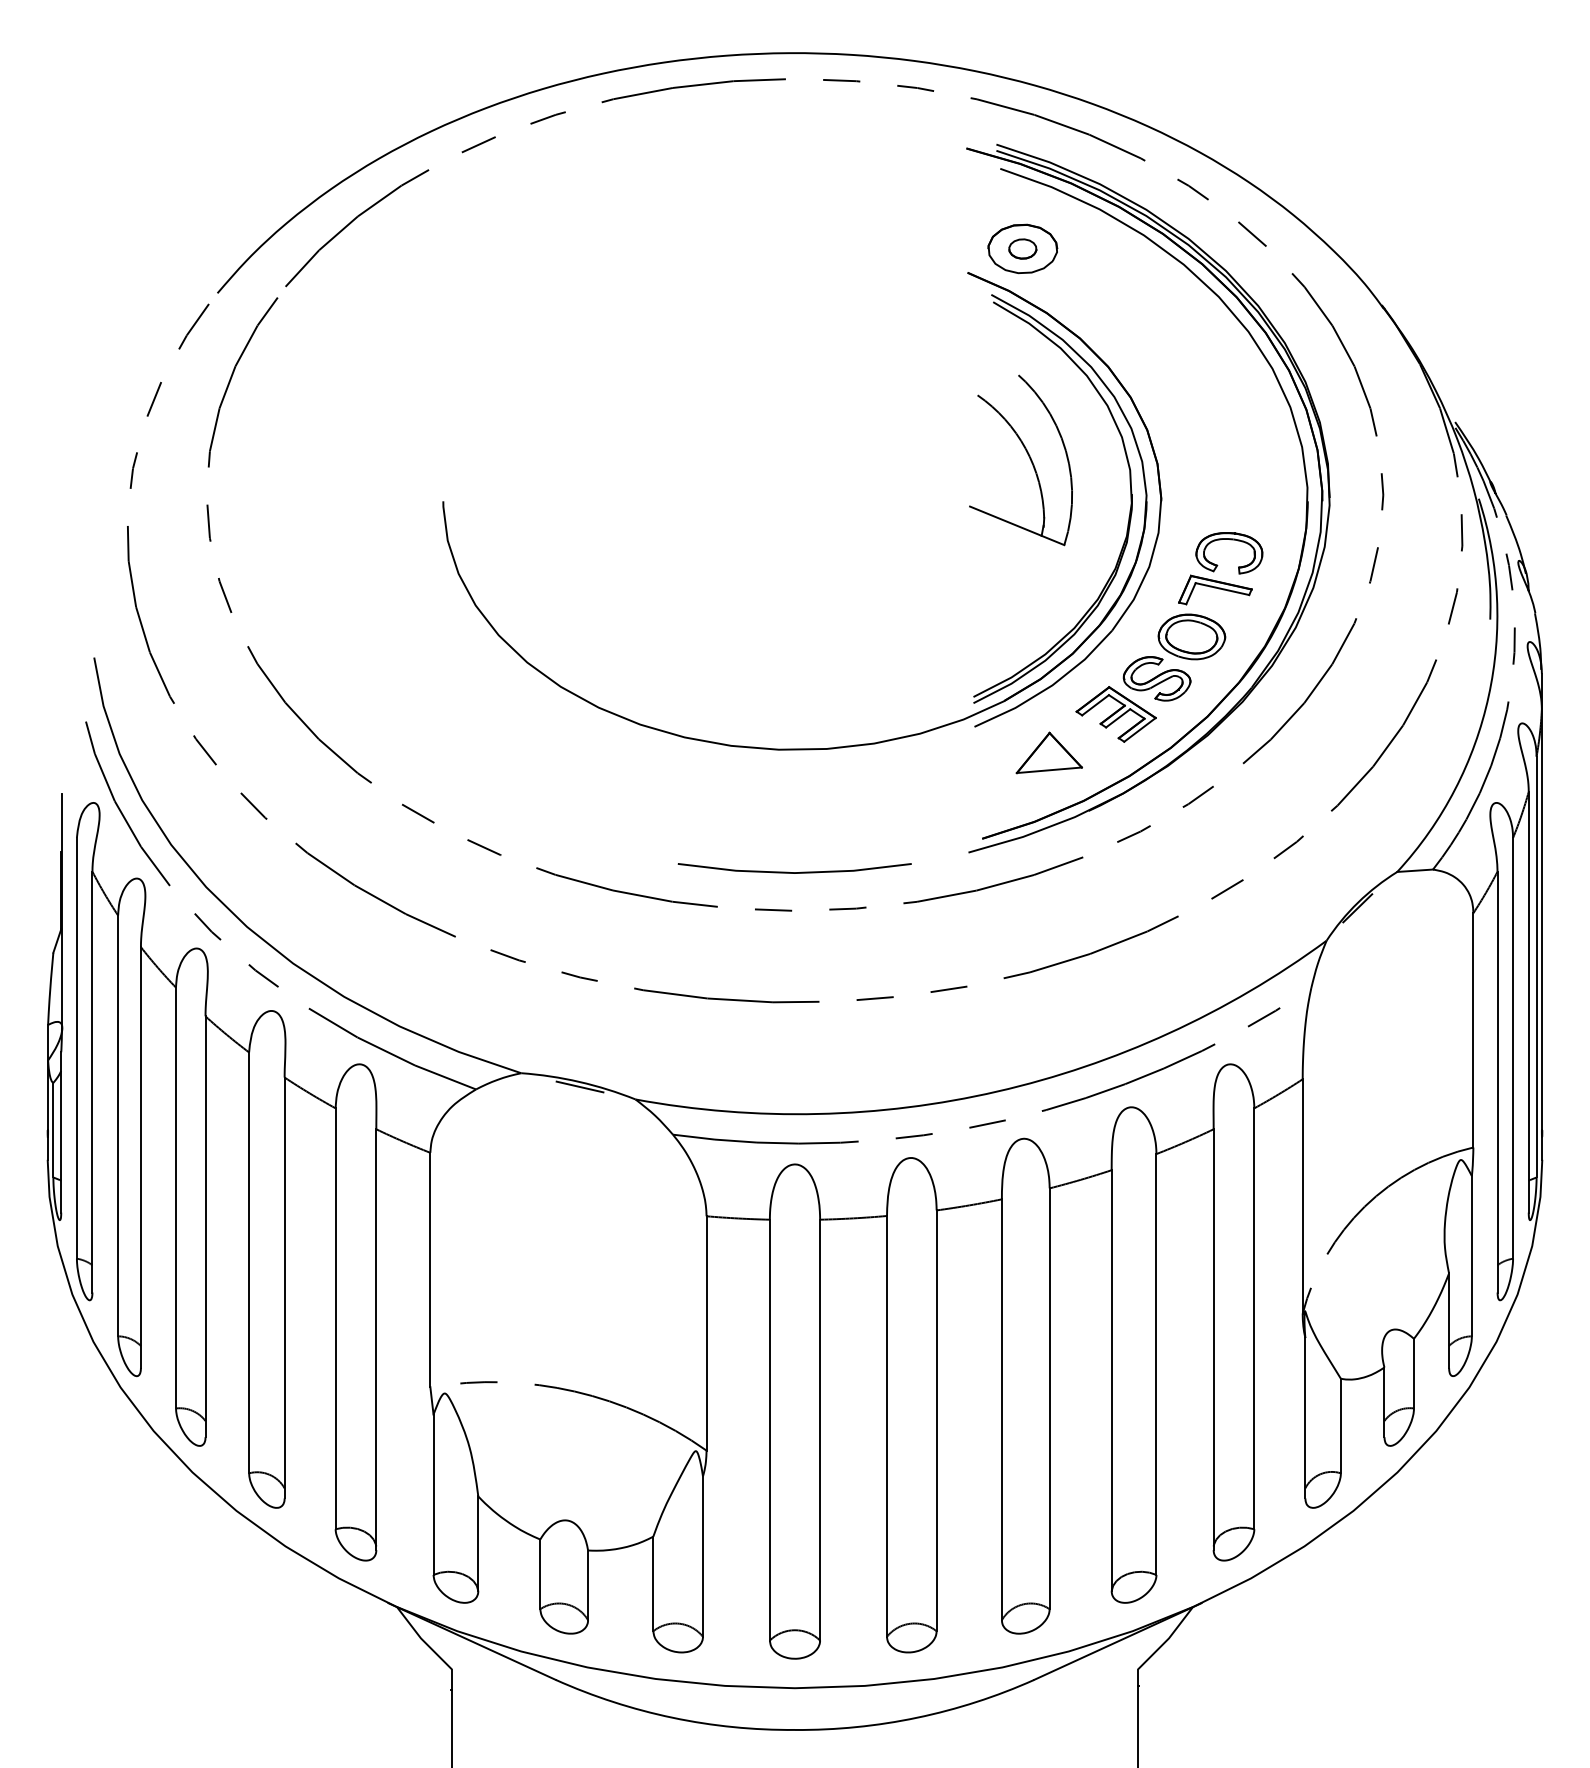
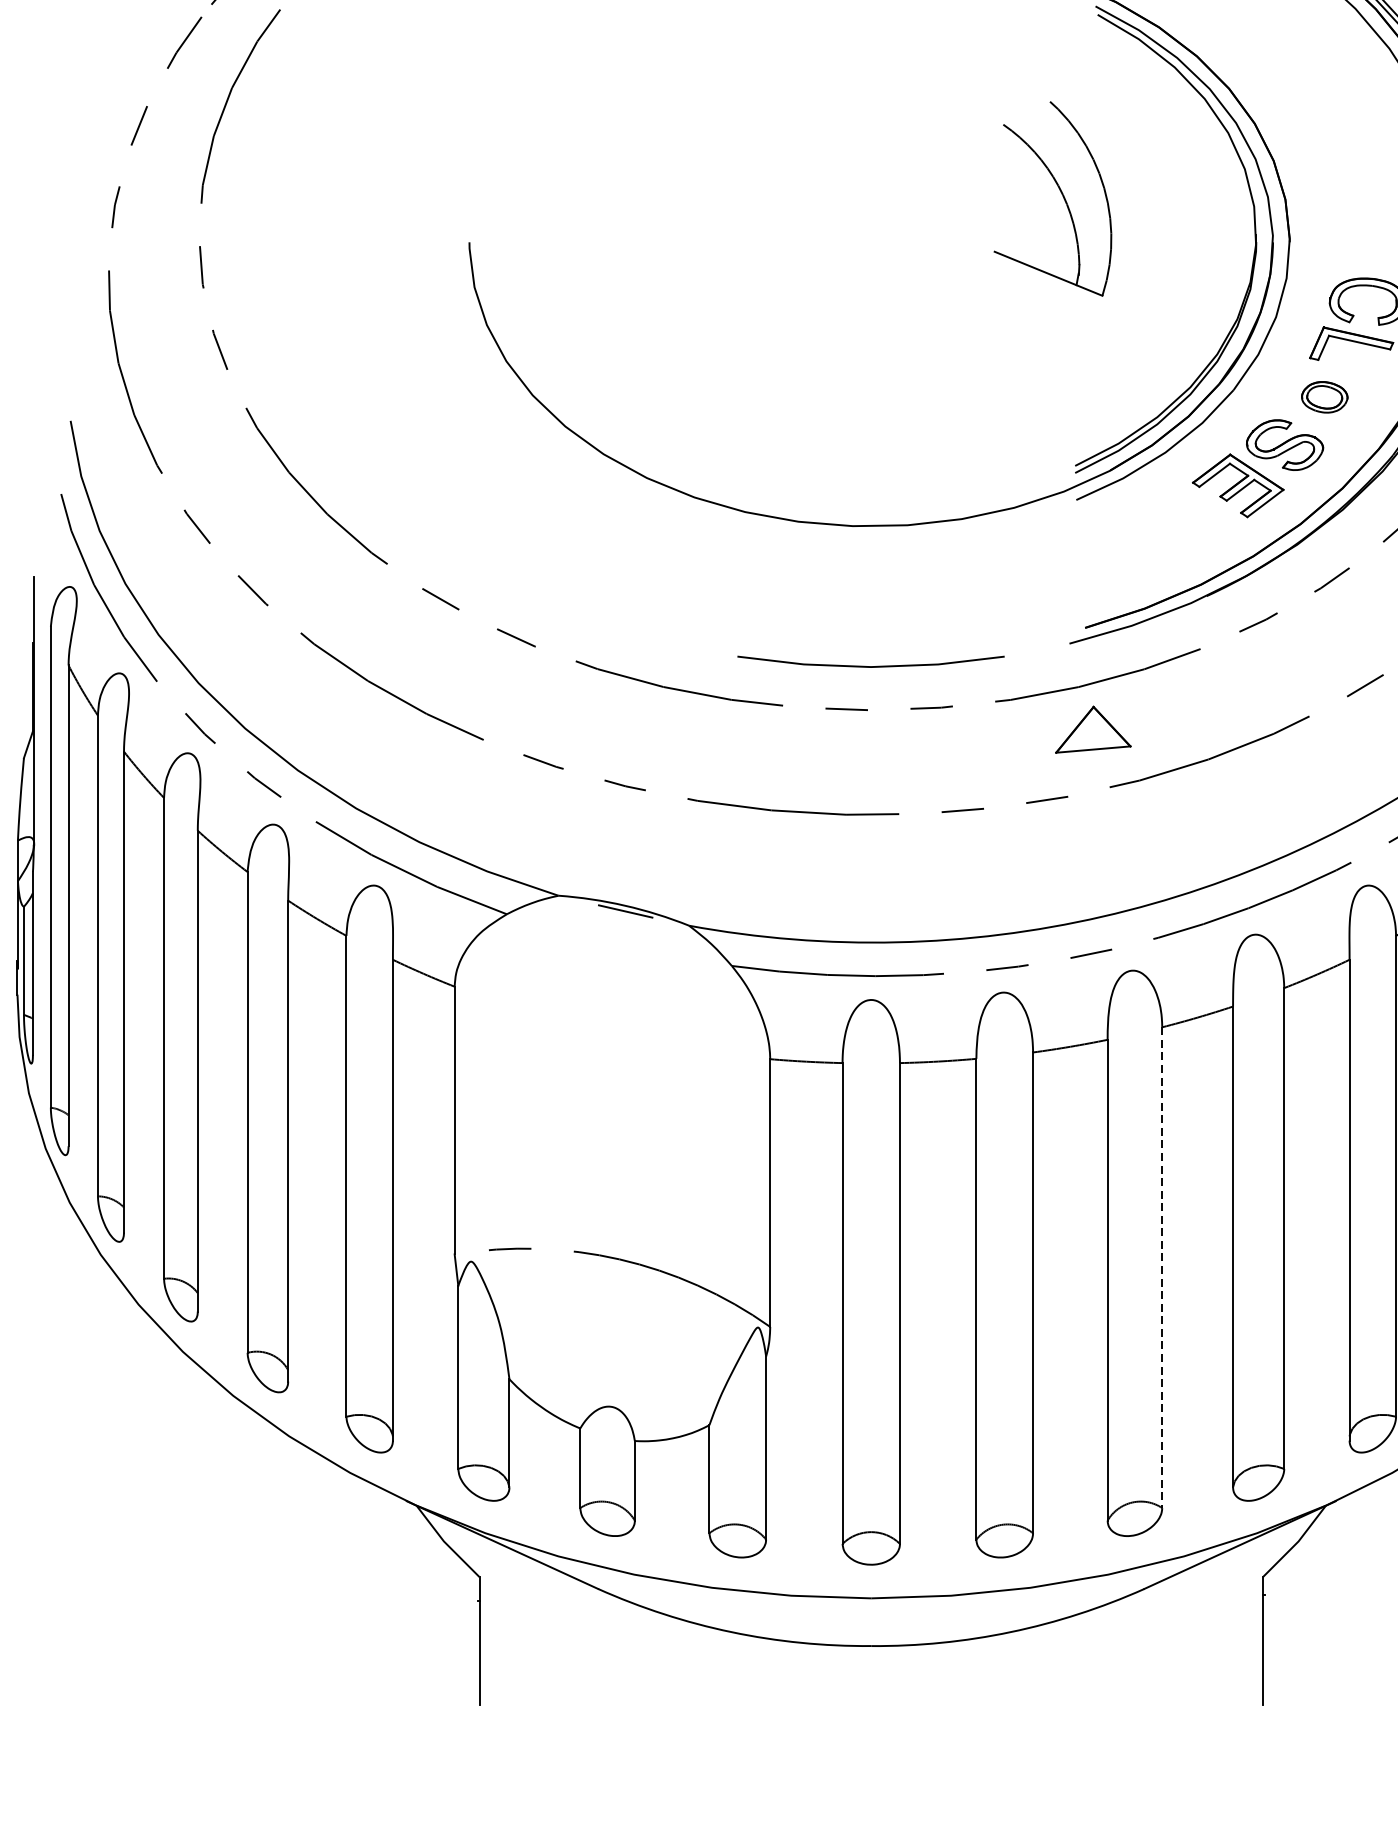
part: (1028, 456) -> (1061, 194), moved
part: (1191, 636) -> (1324, 396), size x0.6
part: (1048, 752) -> (1092, 729), moved
line: (1049, 1399) -> (1162, 1268), solid -> dashed

